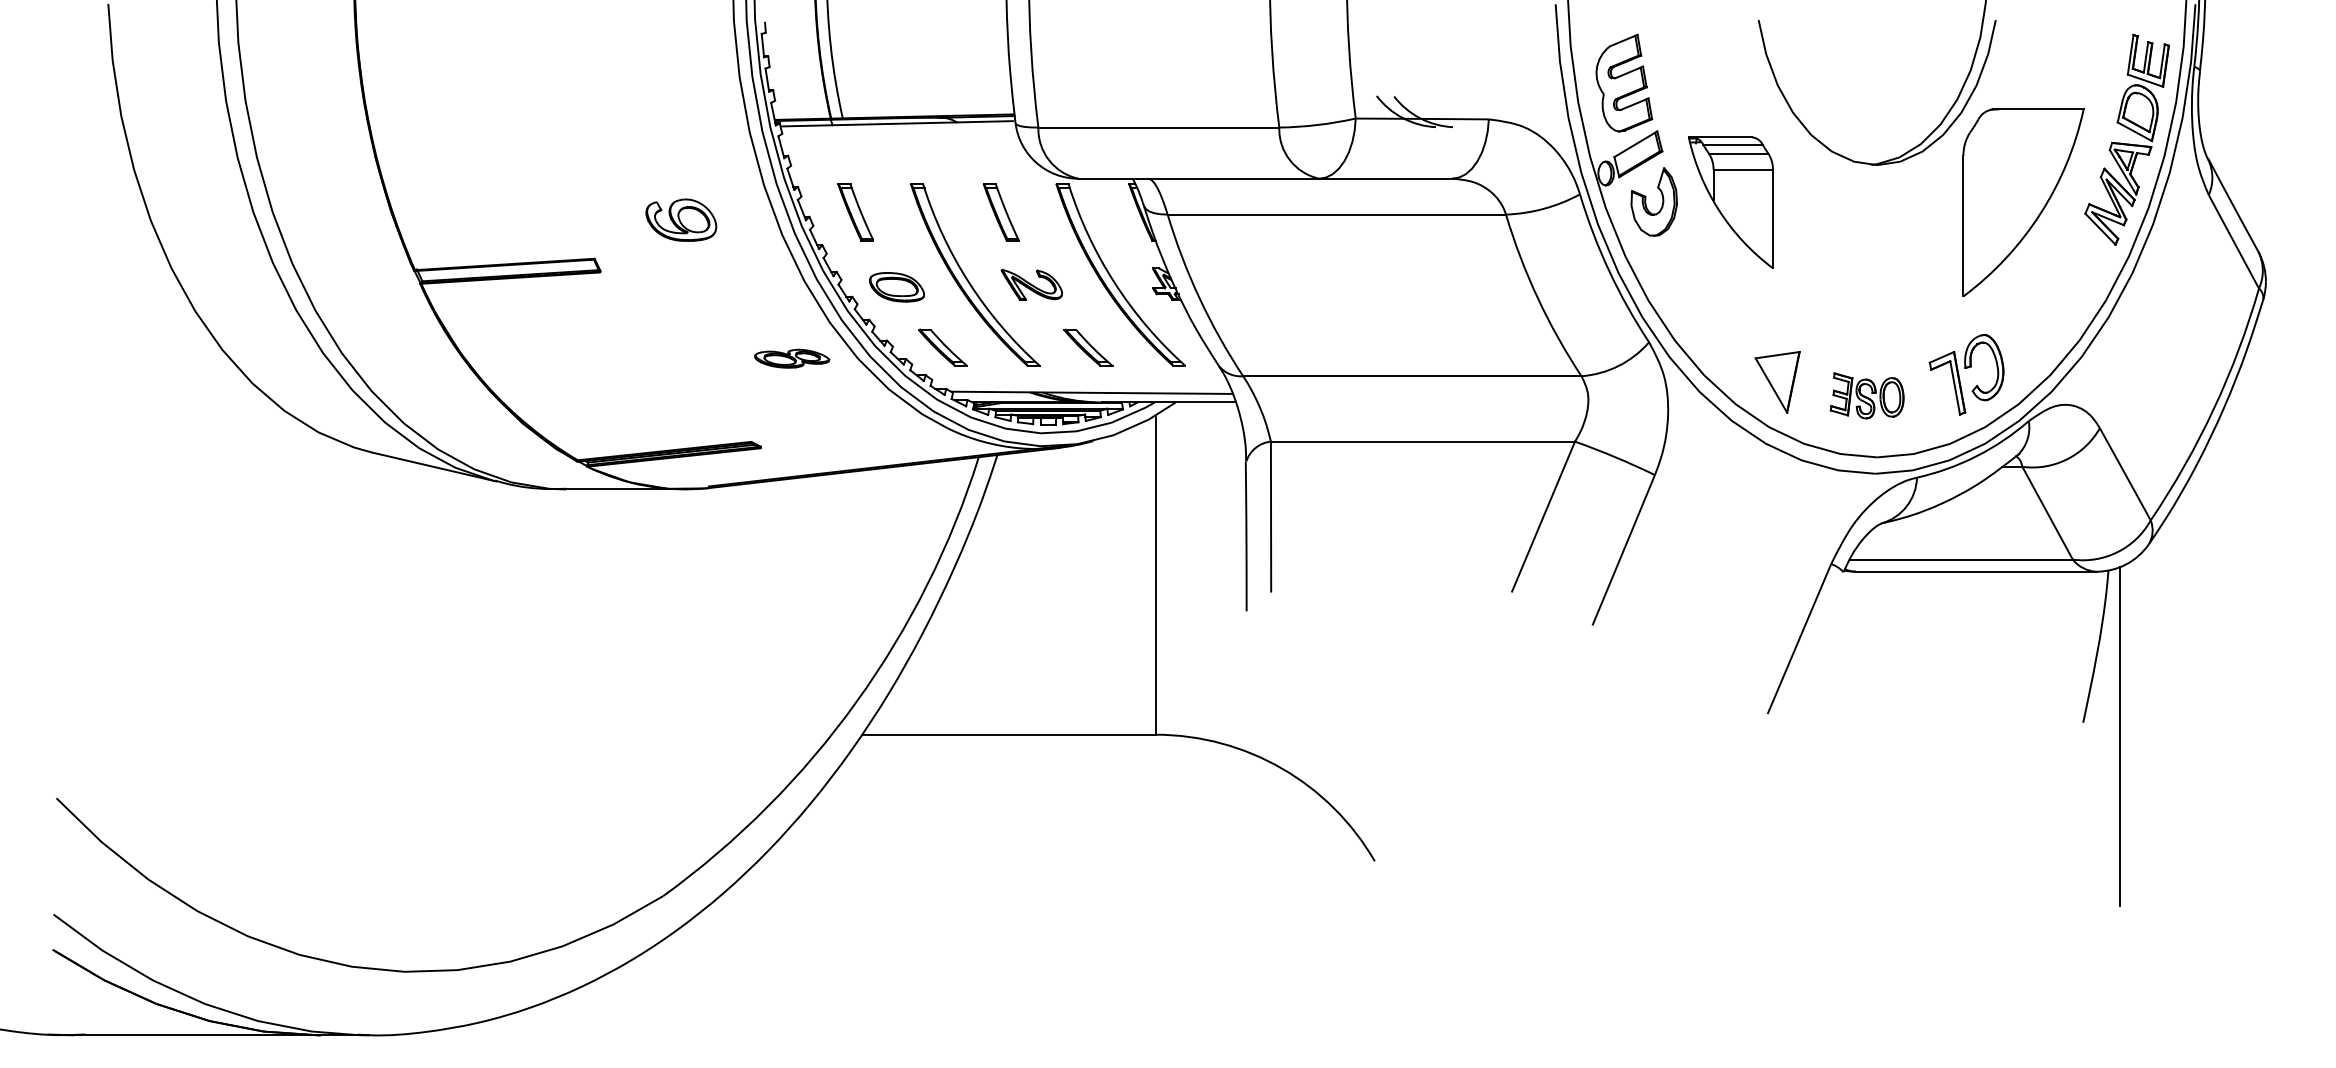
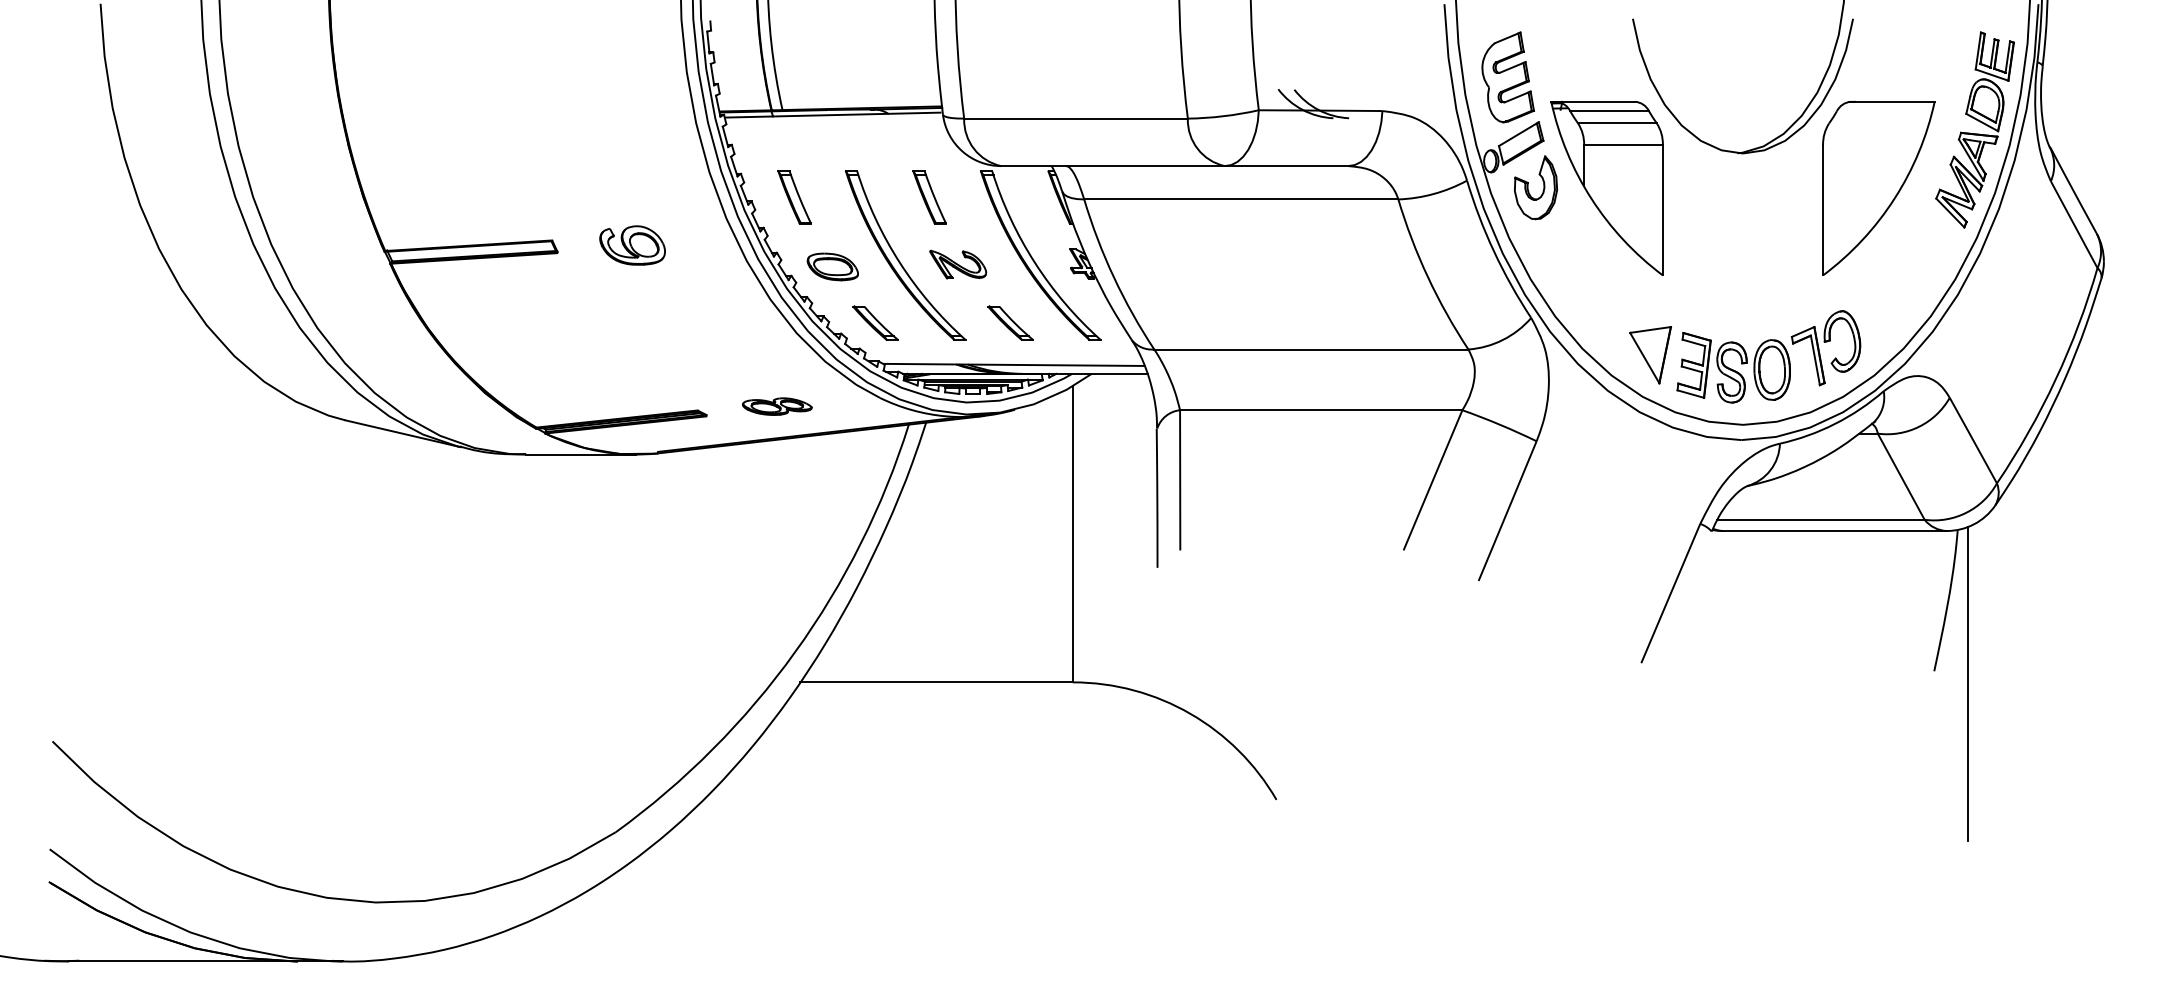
part: (1730, 202) -> (1606, 188), size x1.43
part: (681, 219) -> (632, 244), moved
part: (792, 358) -> (777, 406), moved
part: (1866, 395) -> (1733, 367), size x1.67

